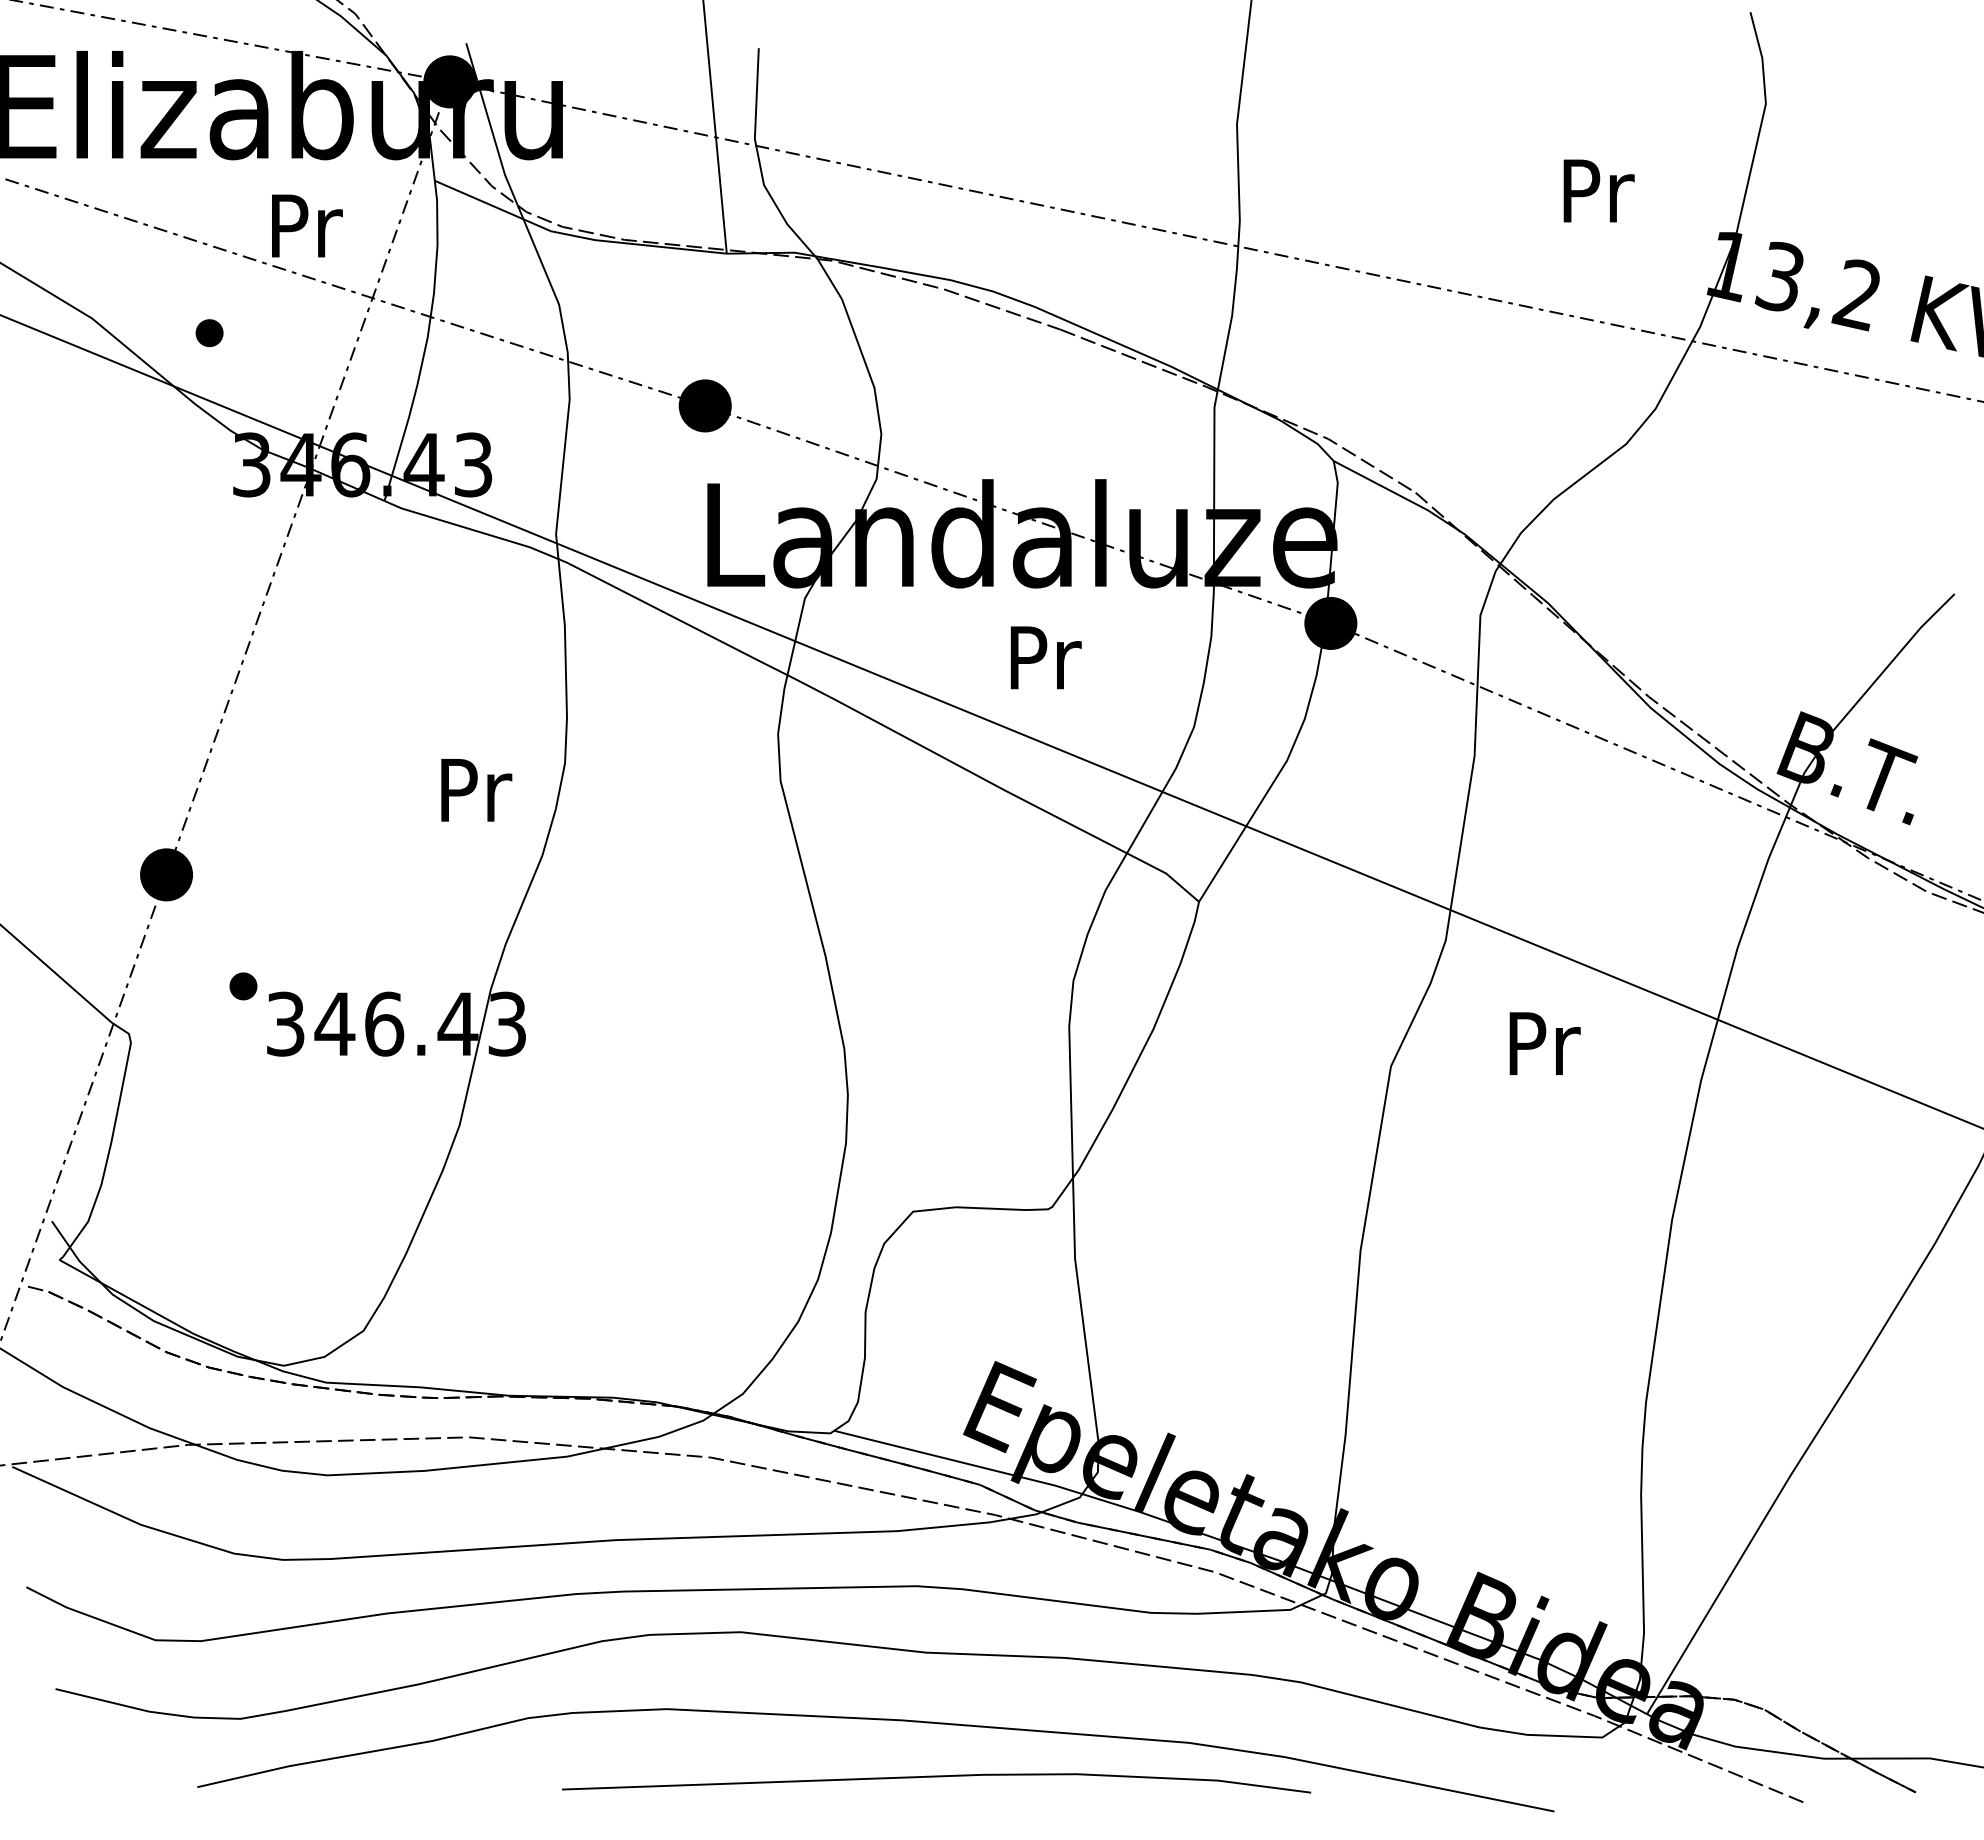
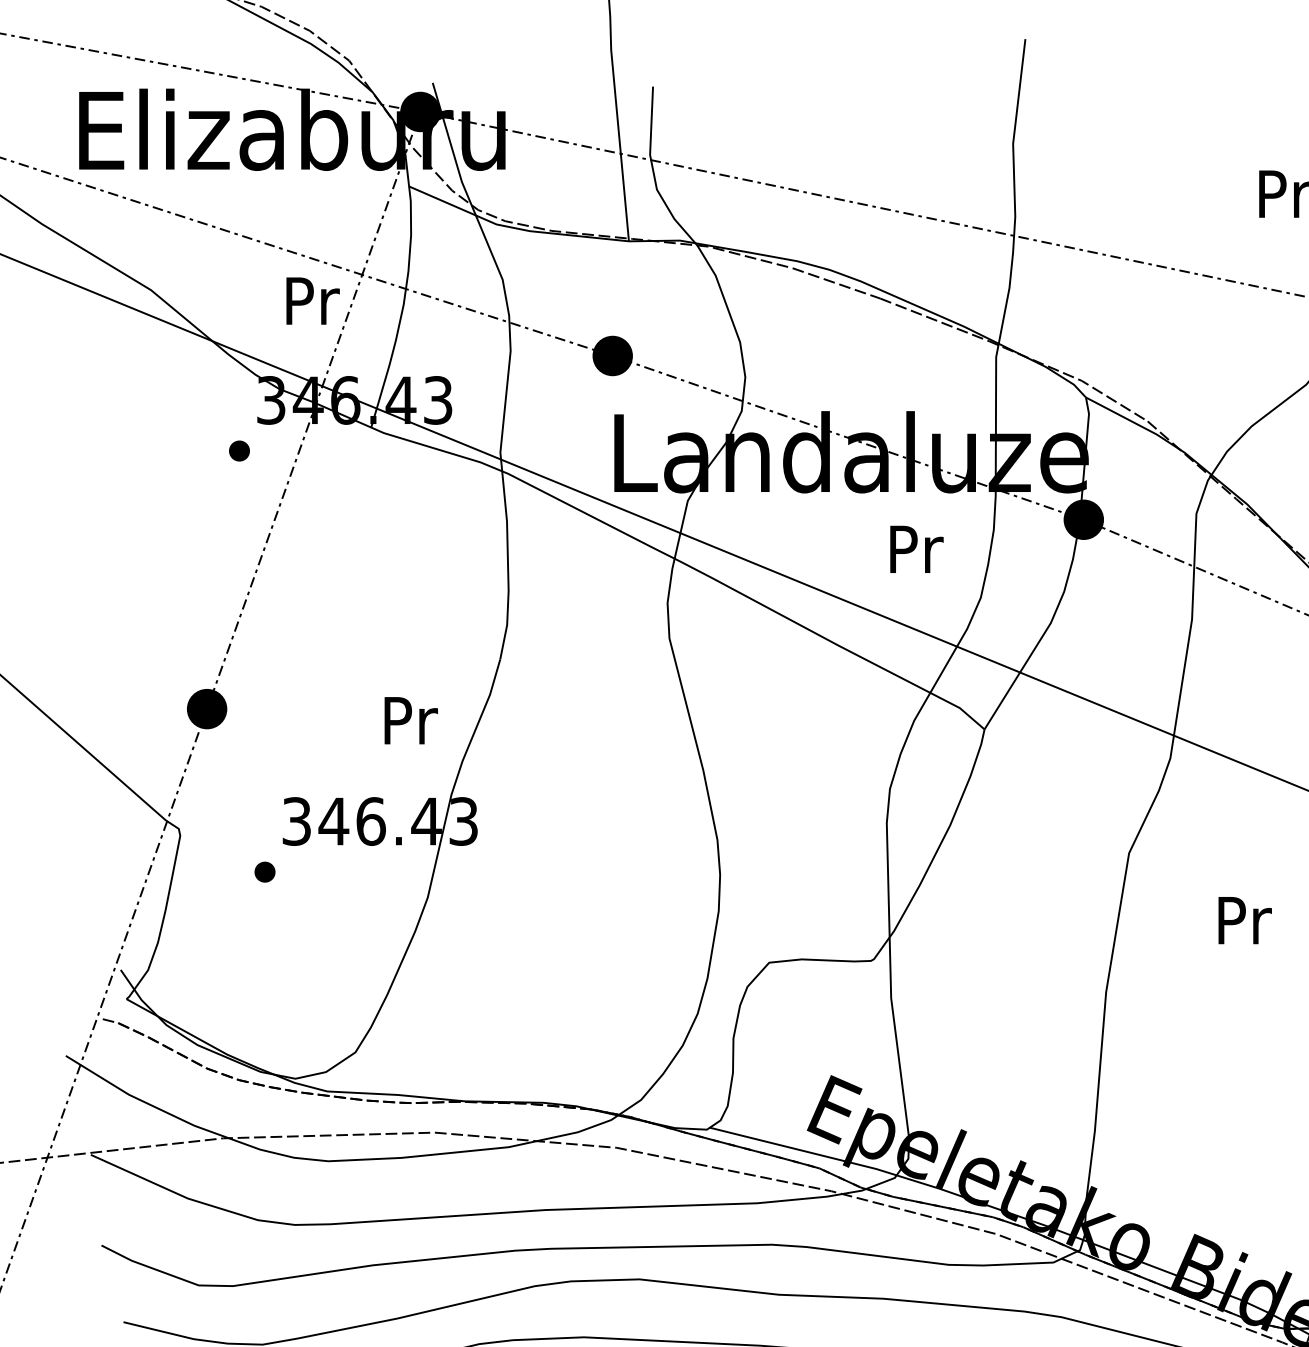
text: (307, 225) -> (313, 300), moved
part: (209, 333) -> (239, 451), moved
text: (1045, 657) -> (916, 549), moved
text: (476, 790) -> (411, 720), moved
part: (243, 986) -> (265, 872), moved
text: (1544, 1043) -> (1244, 920), moved

